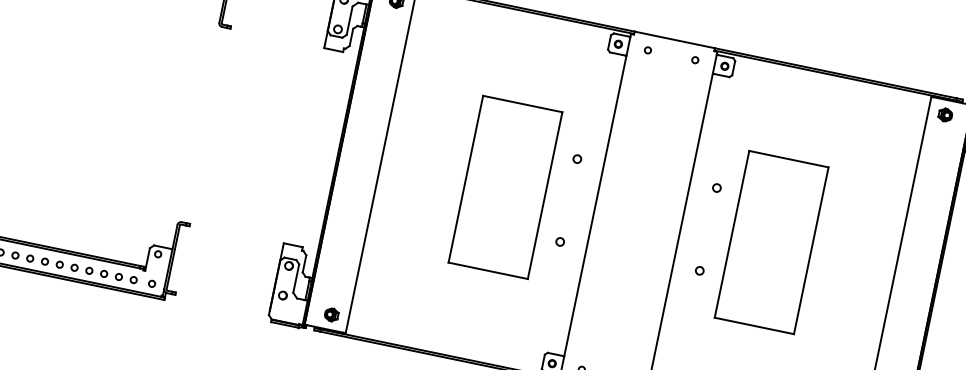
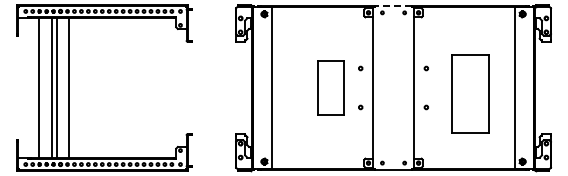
line: (674, 39) -> (393, 5), solid -> dashed
part: (504, 186) -> (330, 87), size x0.7
part: (772, 241) -> (470, 93), moved

